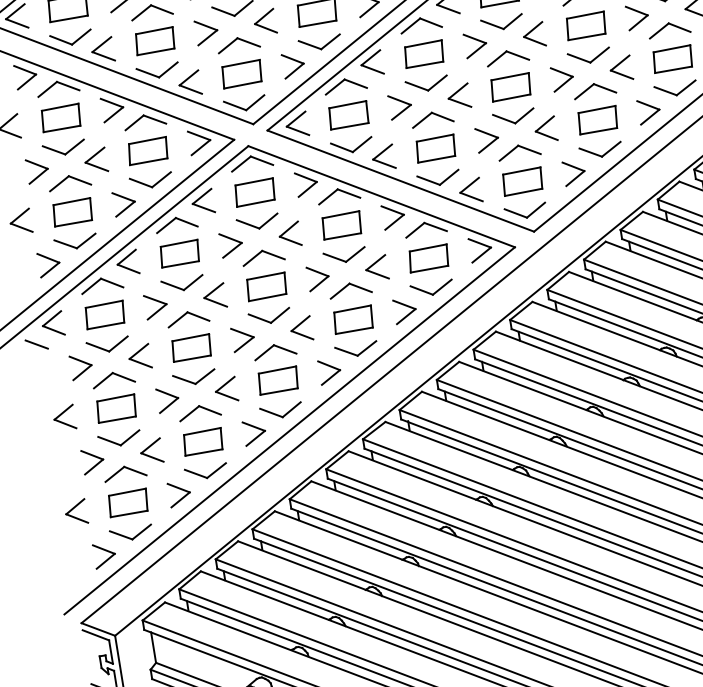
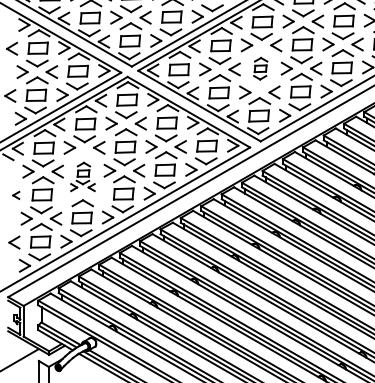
part: (510, 86) -> (260, 68), size x0.6
part: (190, 359) -> (82, 176), size x0.6
part: (65, 418) -> (16, 195), size x0.6

